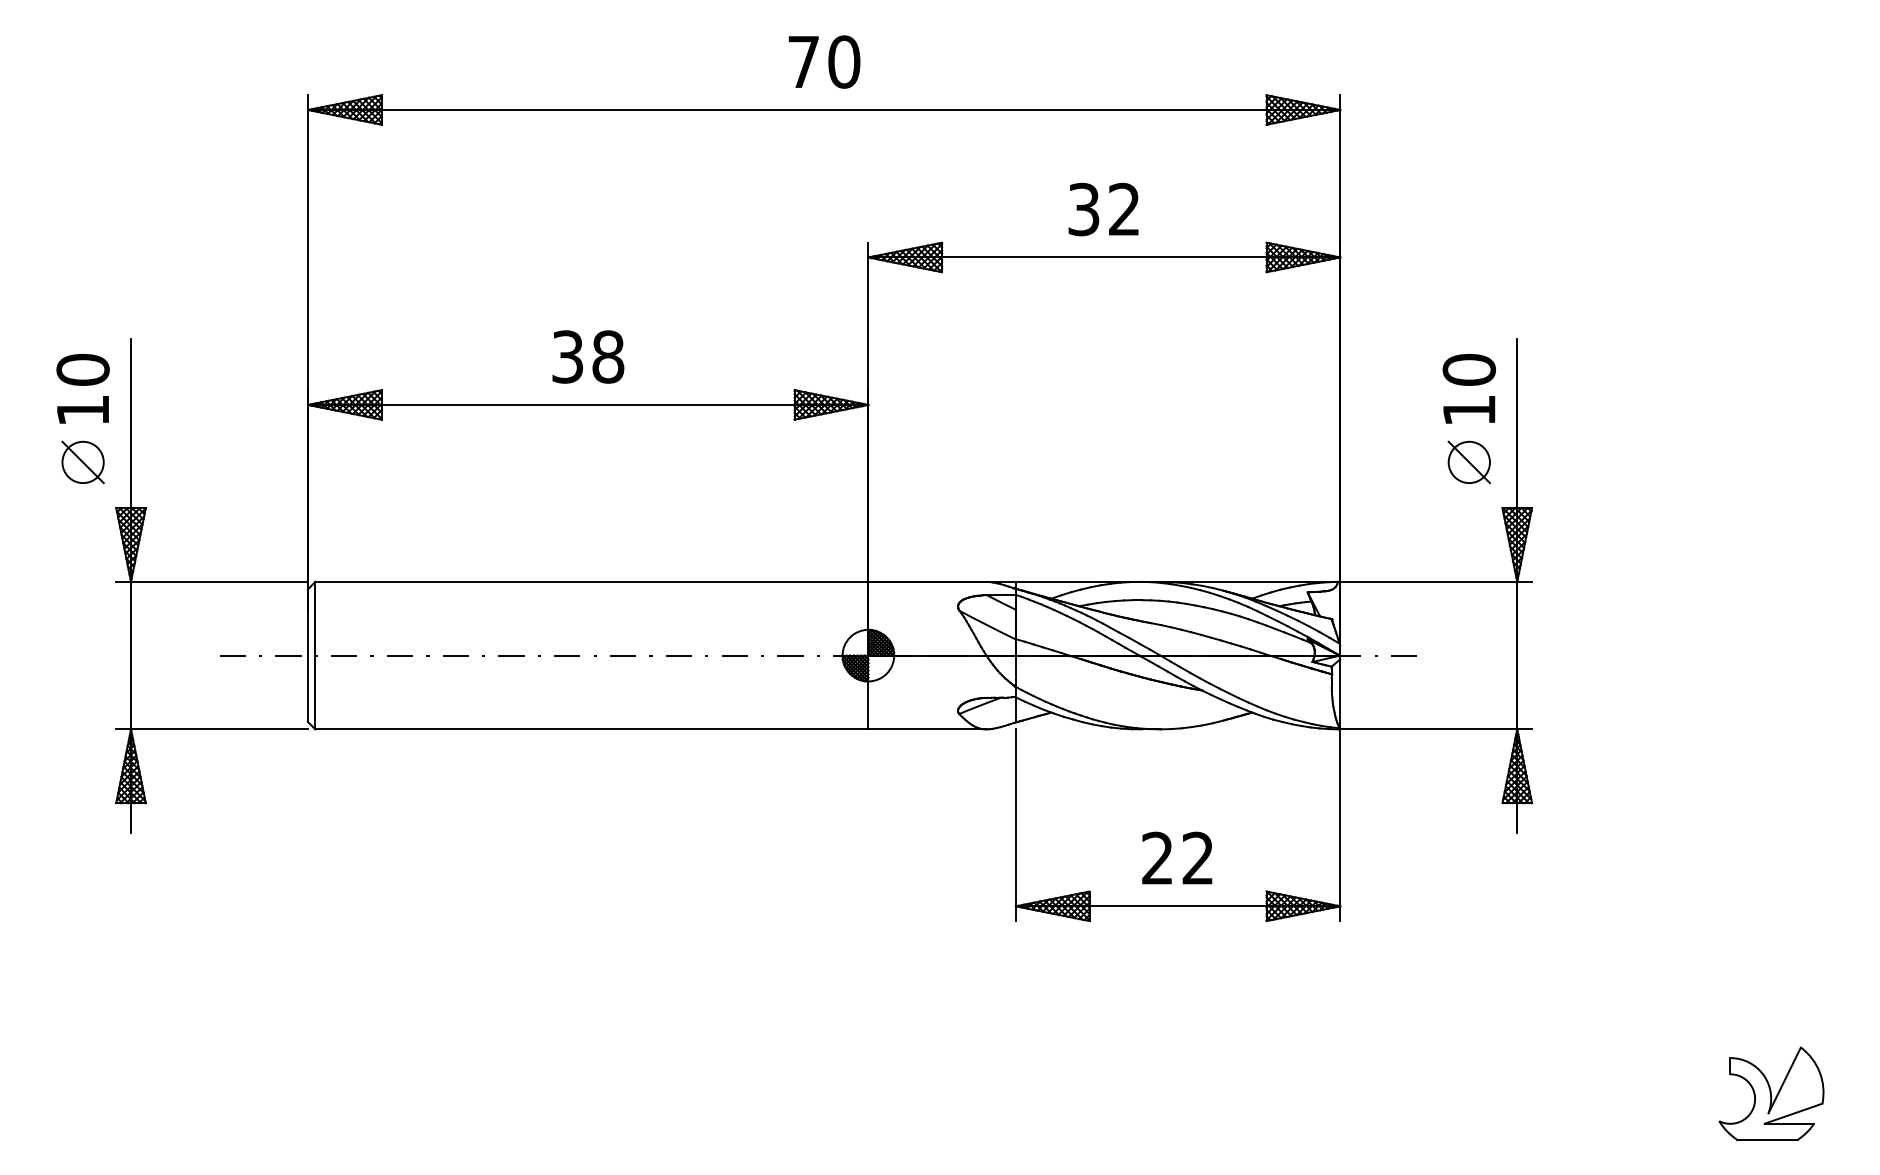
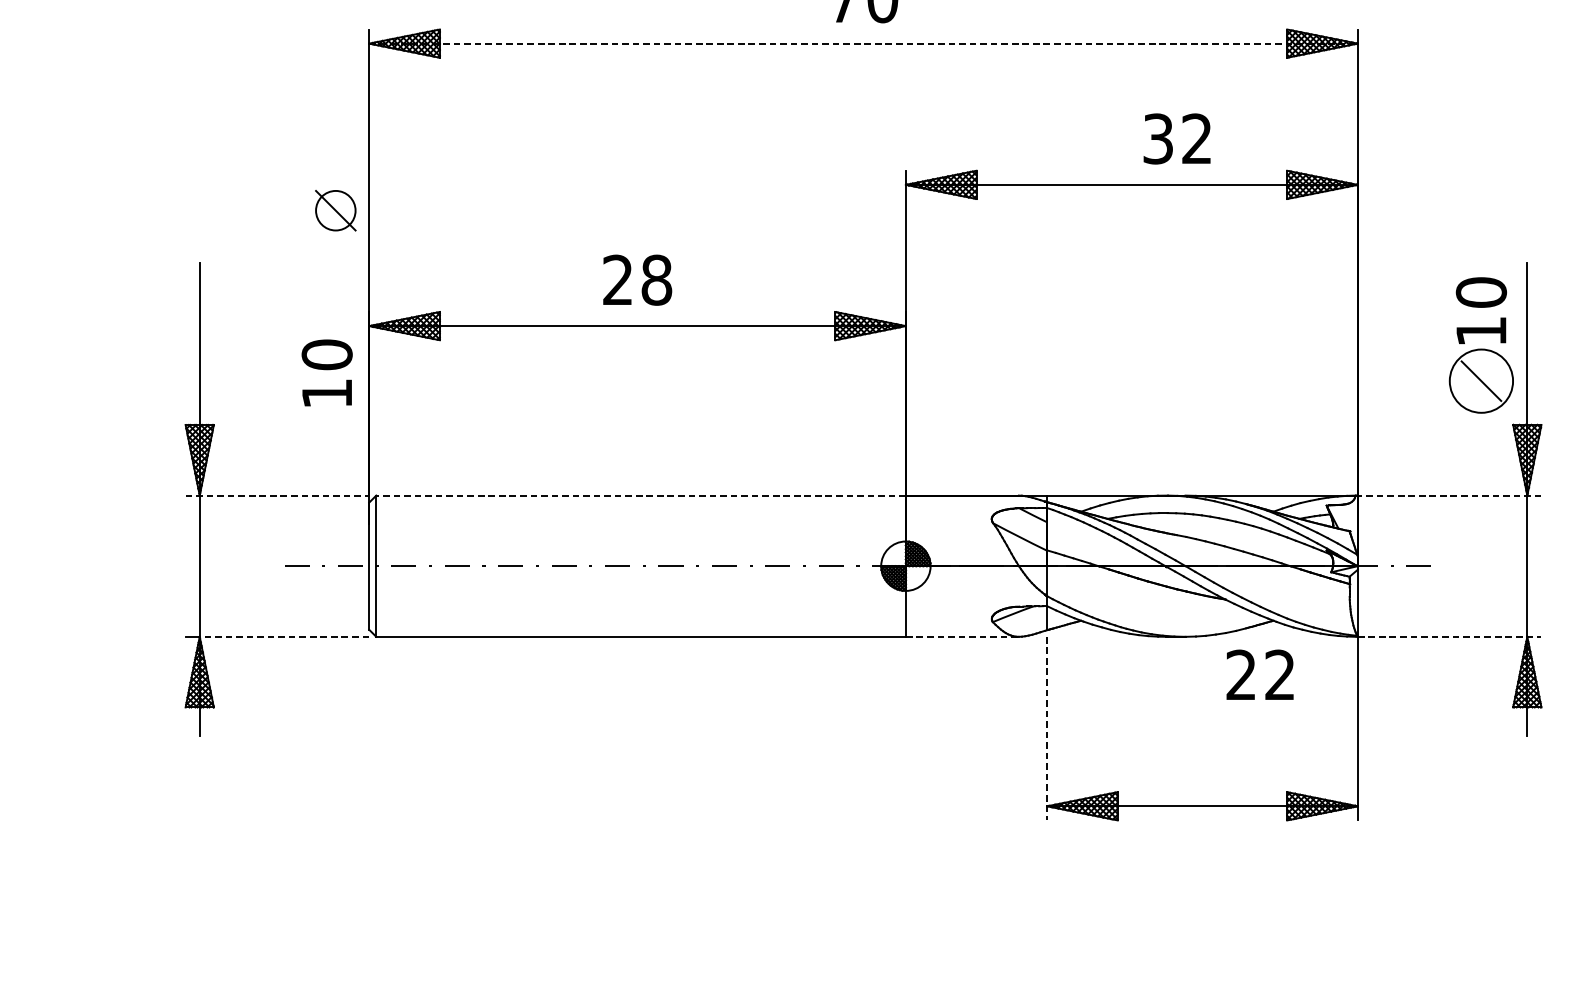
line: (824, 110) -> (863, 44), solid -> dashed
text: (1103, 209) -> (1177, 138), moved
text: (567, 356) -> (617, 279), 38 -> 28
text: (82, 388) -> (326, 372), moved
part: (82, 462) -> (335, 210), moved
circle: (1468, 462) -> (1480, 381), size x1.6
line: (212, 581) -> (277, 495), solid -> dashed
line: (591, 581) -> (640, 495), solid -> dashed
line: (1436, 581) -> (1449, 495), solid -> dashed
line: (219, 729) -> (284, 636), solid -> dashed
line: (927, 729) -> (962, 636), solid -> dashed
line: (1436, 729) -> (1449, 636), solid -> dashed
line: (1015, 825) -> (1046, 728), solid -> dashed
text: (1177, 857) -> (1260, 674), moved

